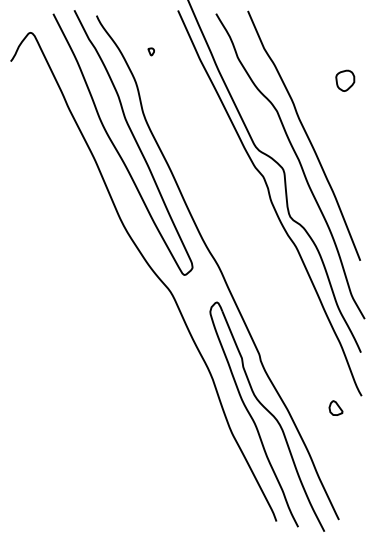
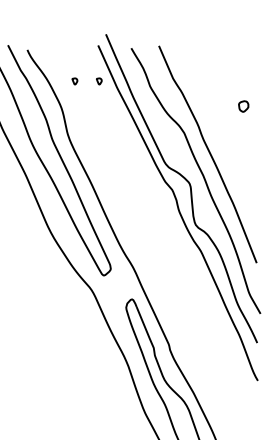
part: (178, 51) -> (98, 81), added
part: (345, 80) -> (243, 106), size x0.6
part: (335, 407) -> (235, 390), removed

